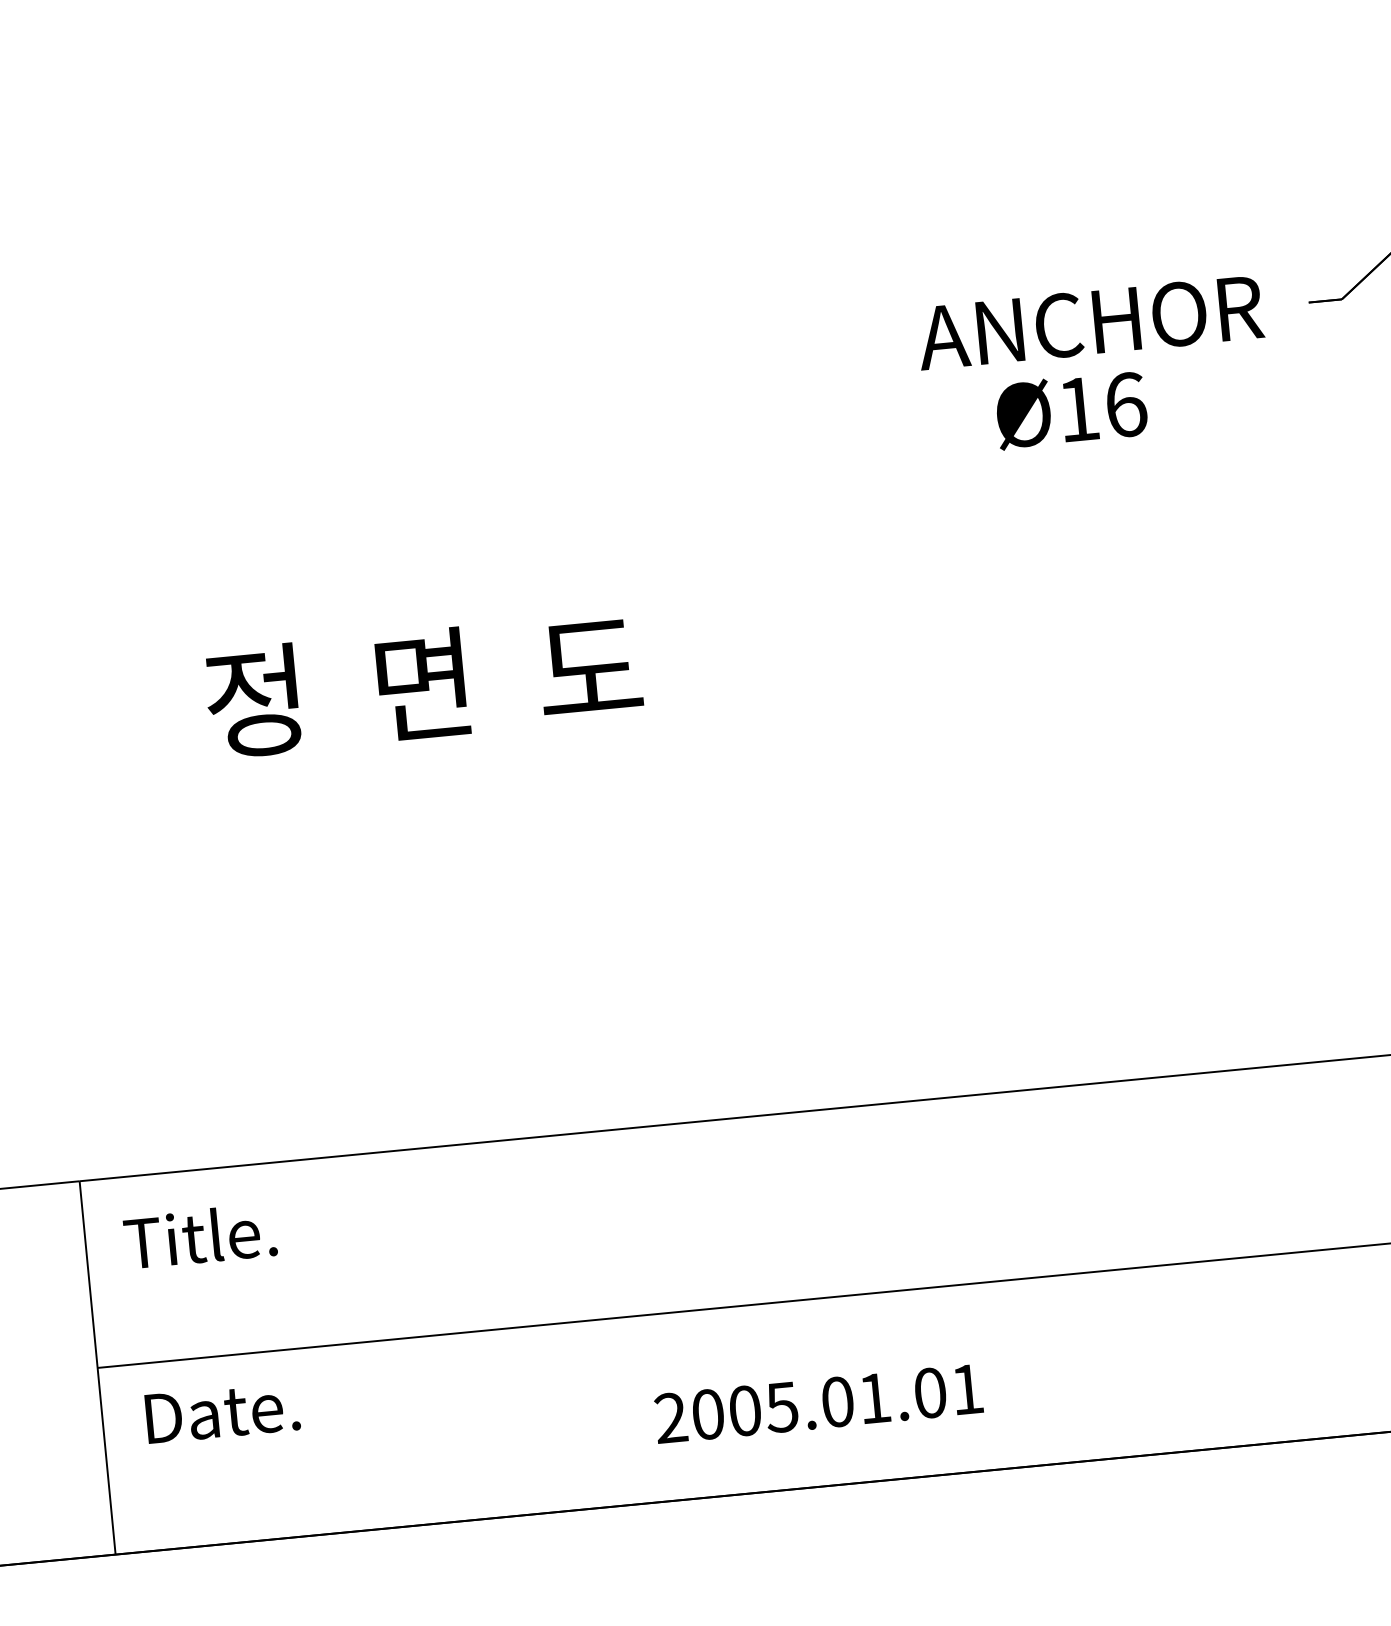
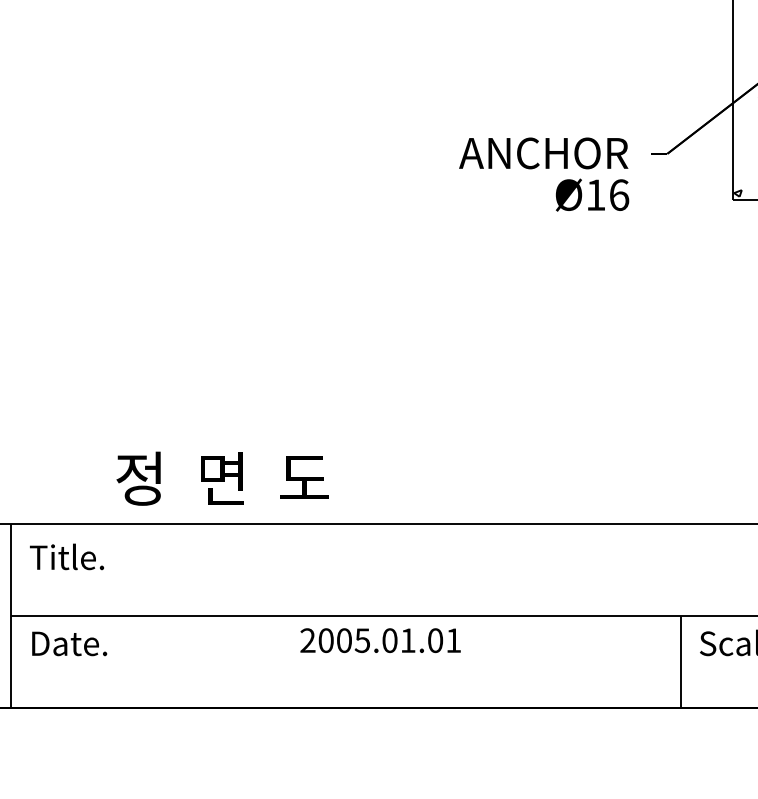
text: (1071, 408) -> (592, 194), moved
text: (423, 684) -> (222, 478), moved
text: (818, 1403) -> (380, 640), moved

